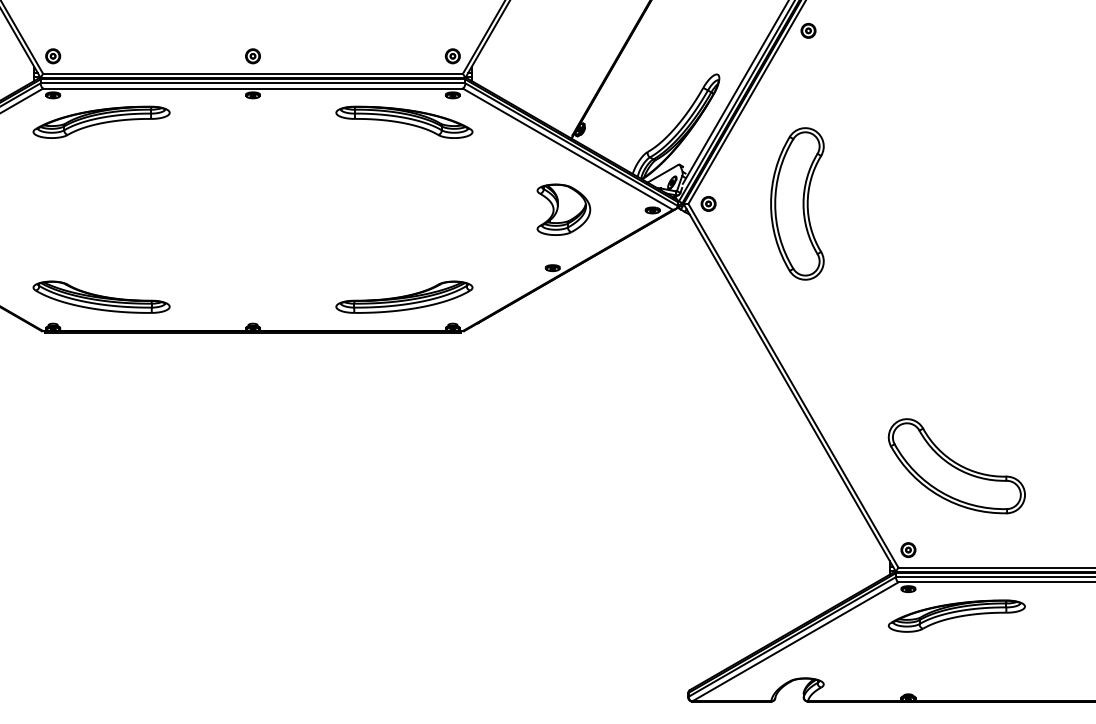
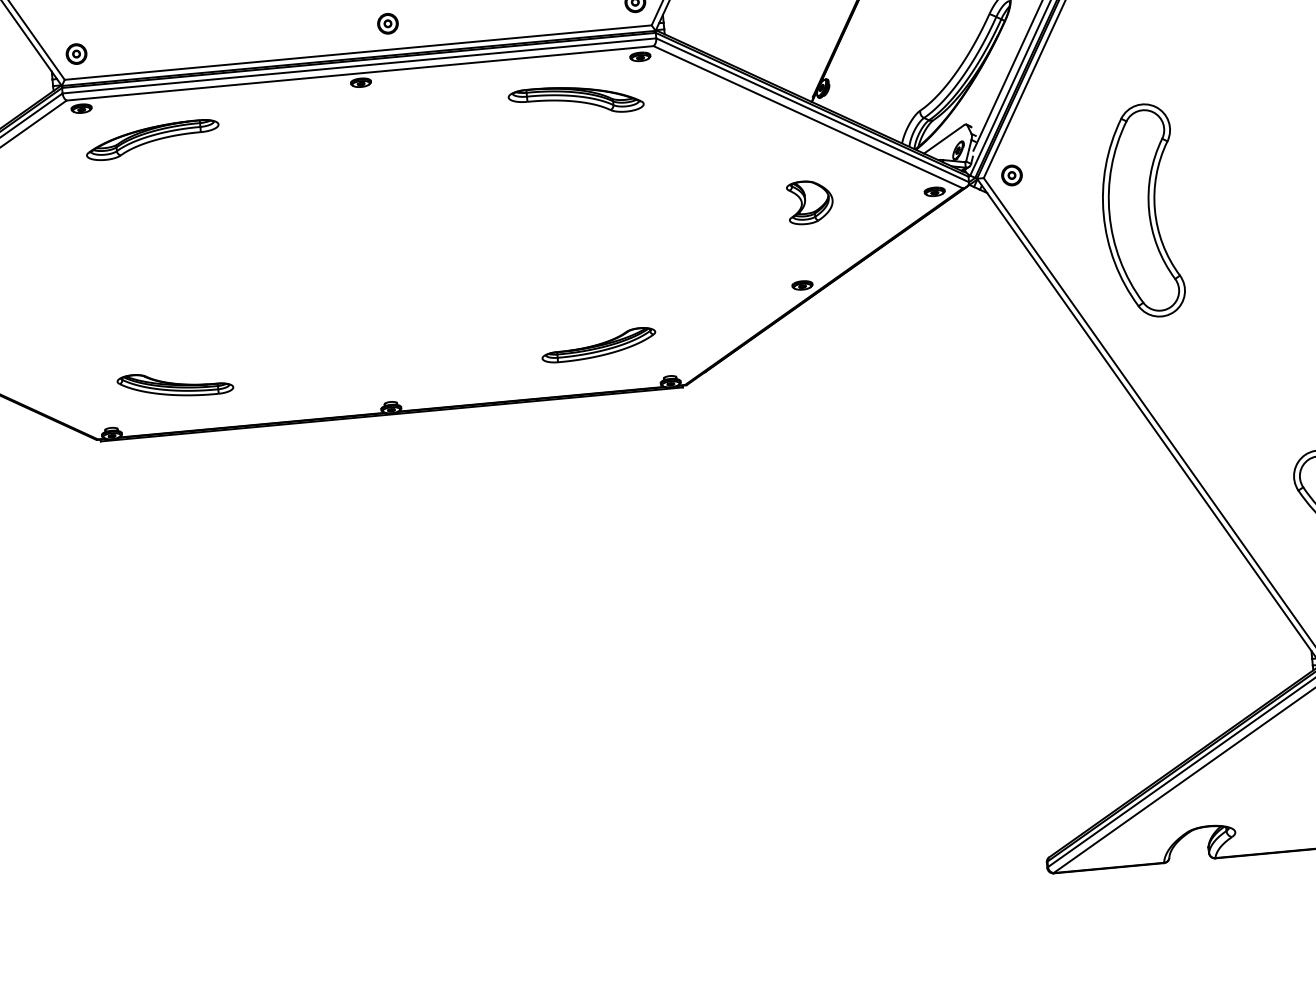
part: (252, 56) -> (387, 24), moved
part: (101, 121) -> (152, 138), size x0.7
part: (404, 121) -> (576, 99), size x0.7
part: (797, 203) -> (1140, 210), moved
part: (563, 209) -> (809, 202), size x0.6
part: (101, 296) -> (175, 383), size x0.6
part: (404, 296) -> (598, 344), size x0.6

